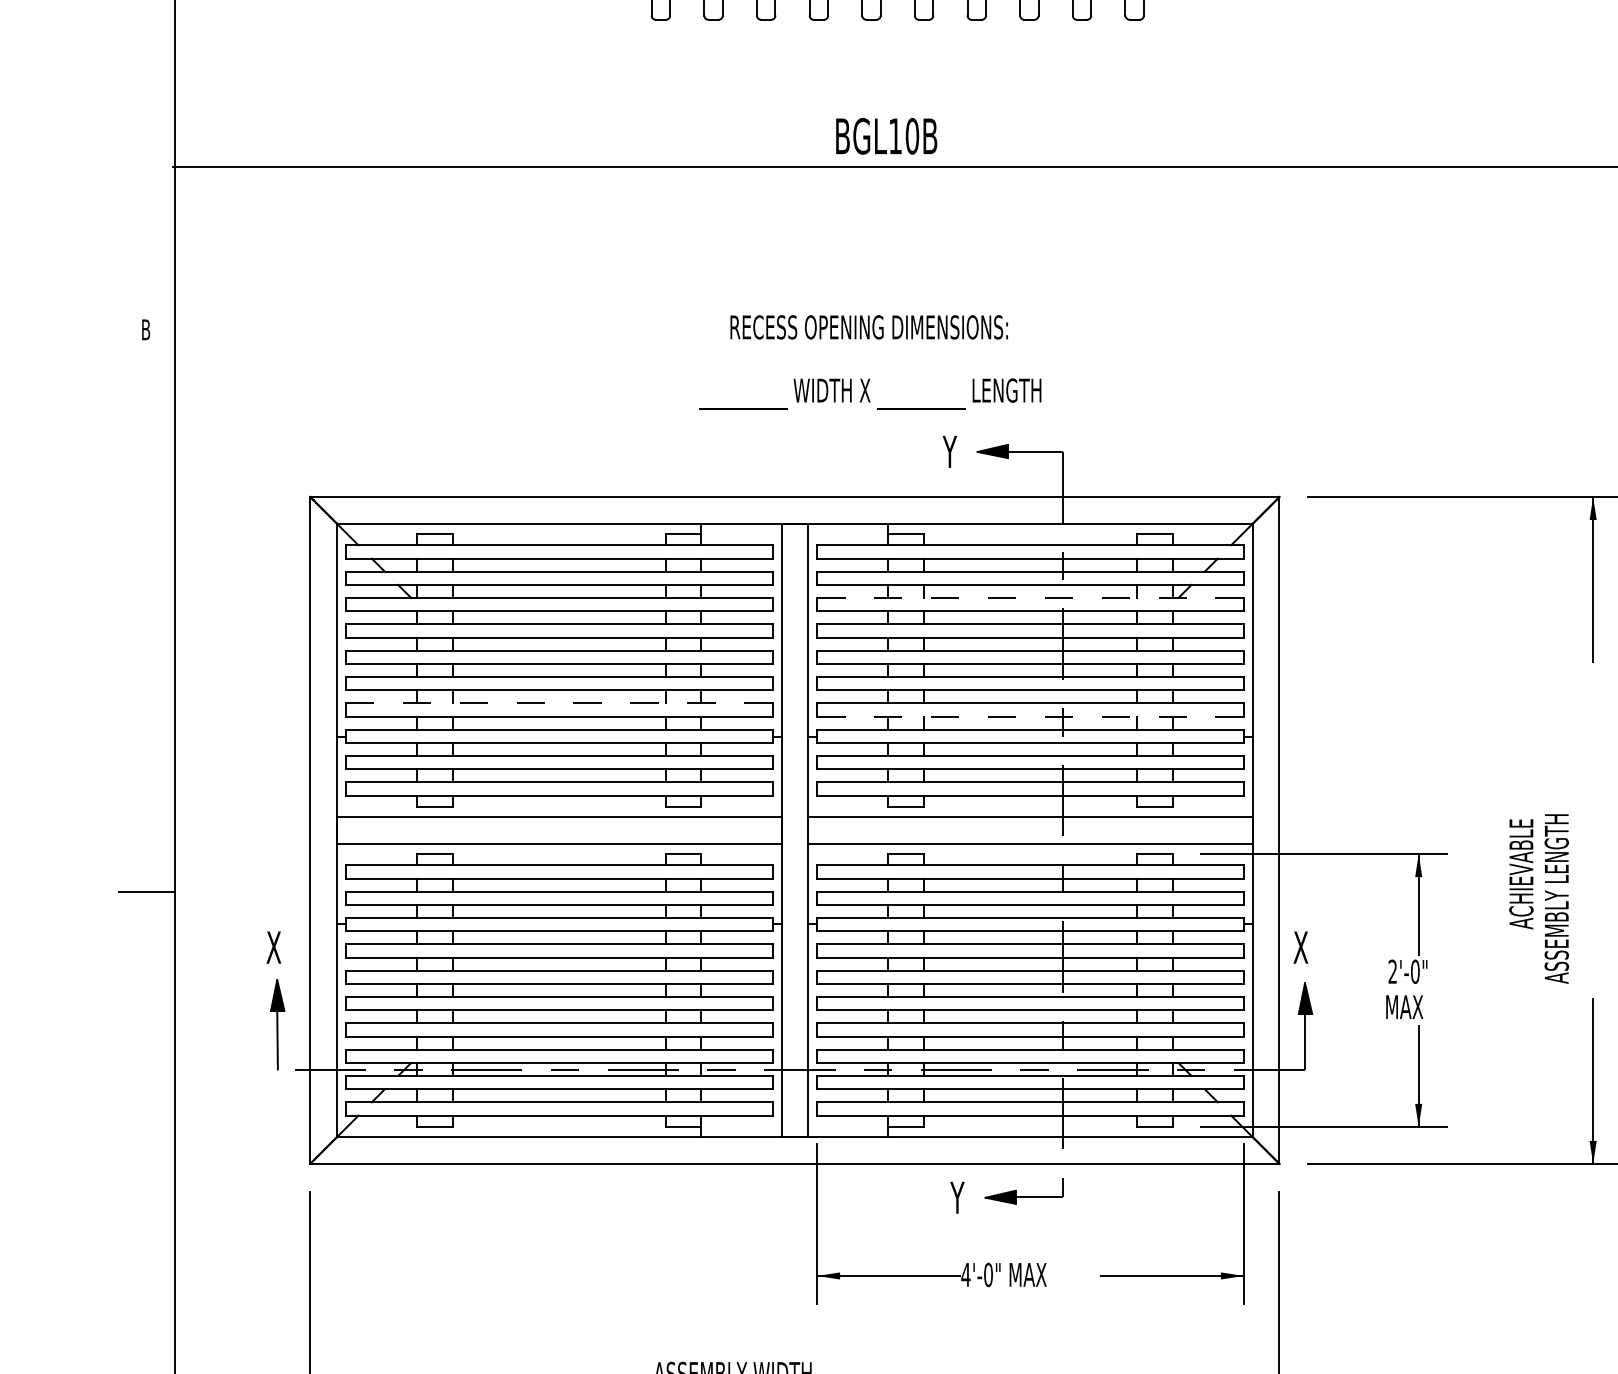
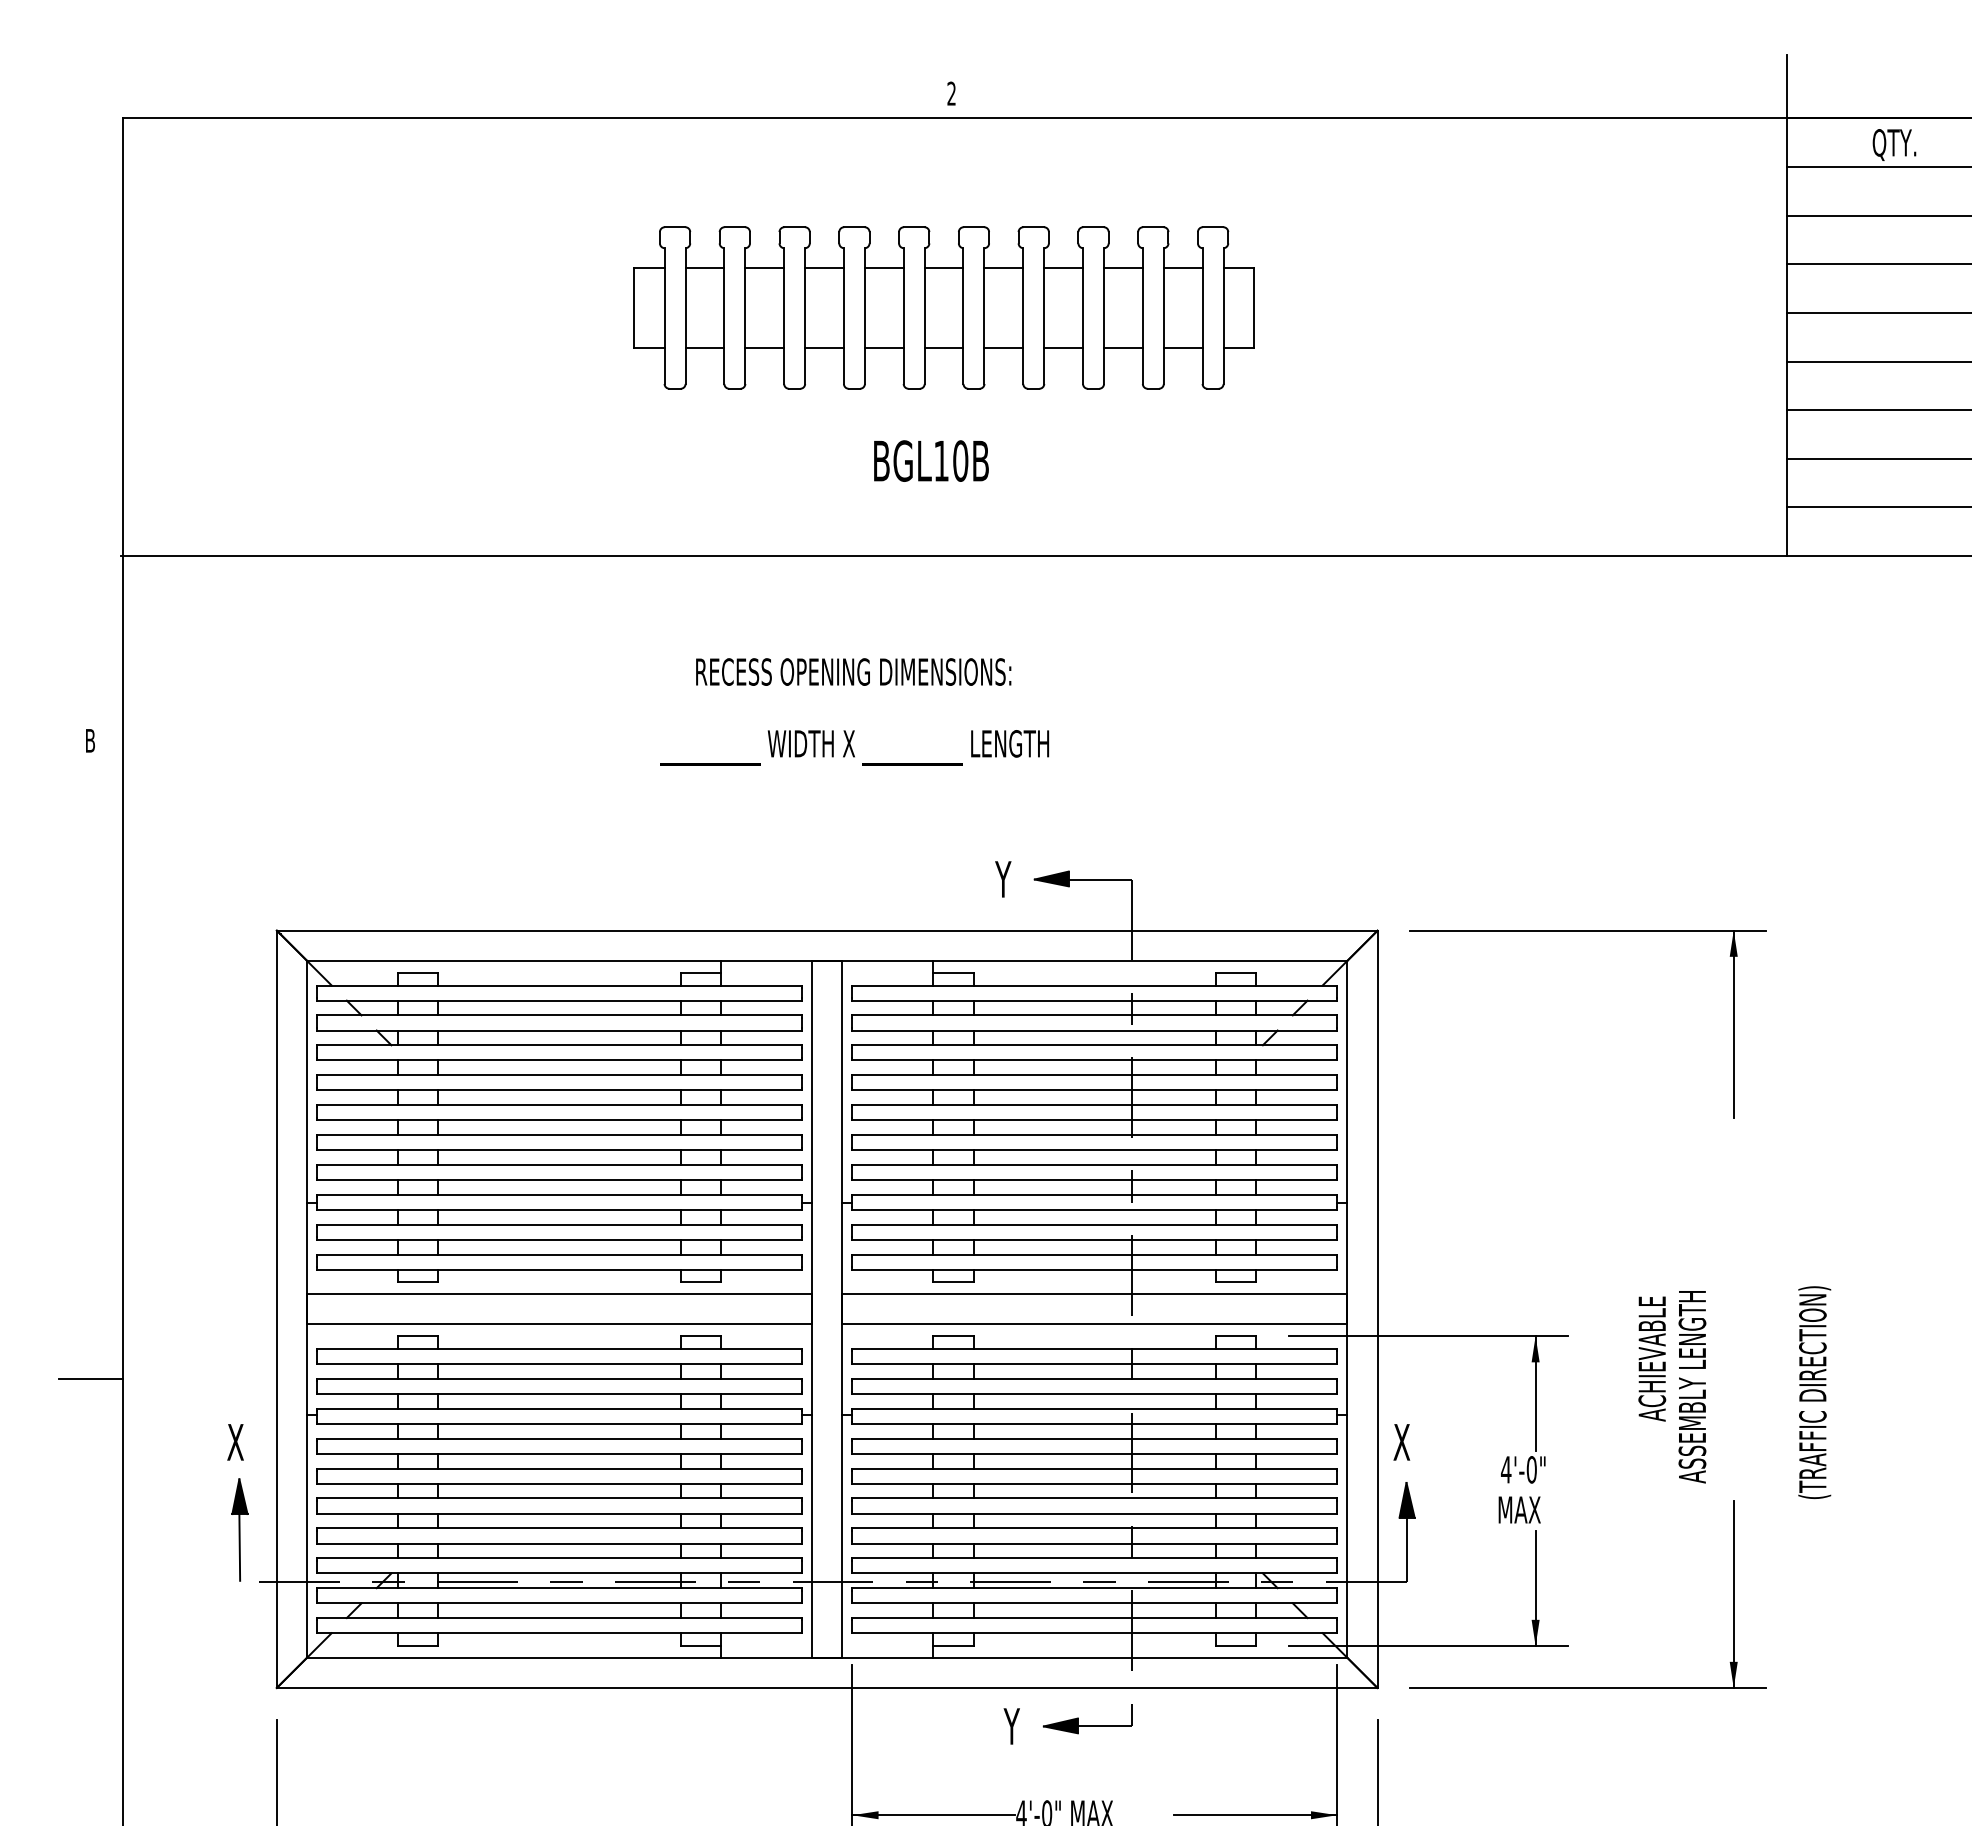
text: (886, 135) -> (931, 460), moved
text: (869, 362) -> (854, 711), moved
line: (1030, 598) -> (1094, 1045), dashed -> solid
line: (559, 702) -> (559, 1164), dashed -> solid
line: (1030, 716) -> (1094, 1179), dashed -> solid
text: (1393, 971) -> (1506, 1469), 2'-0" -> 4'-0"

